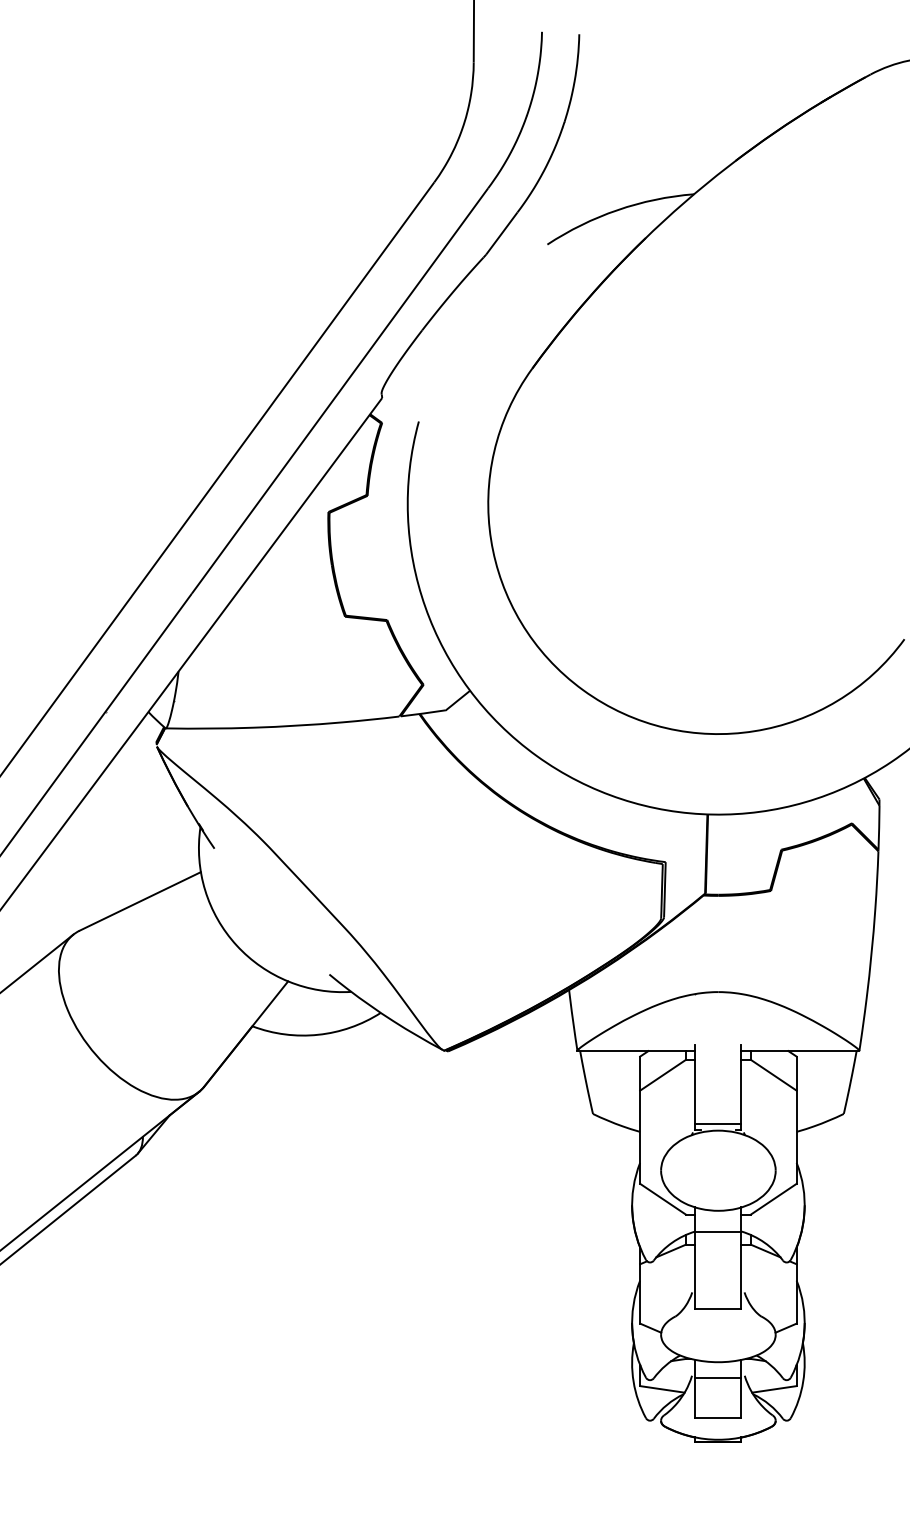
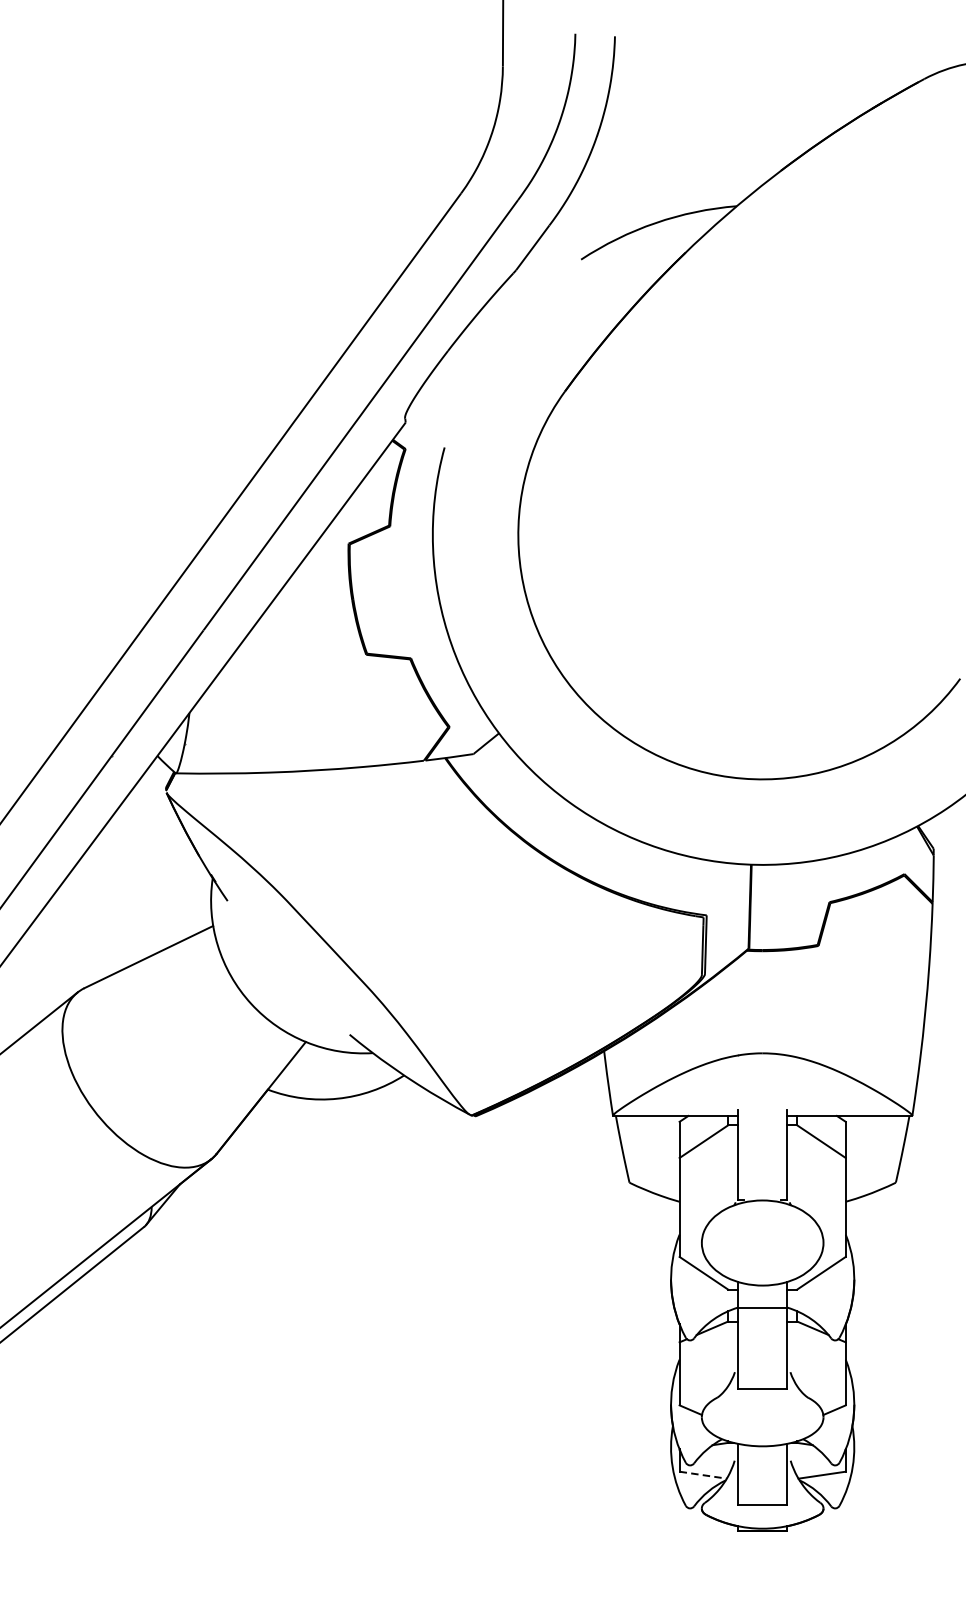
line: (718, 1124) -> (762, 1193), removed
line: (718, 1377) -> (762, 1462), removed
line: (662, 1389) -> (703, 1475), solid -> dashed

